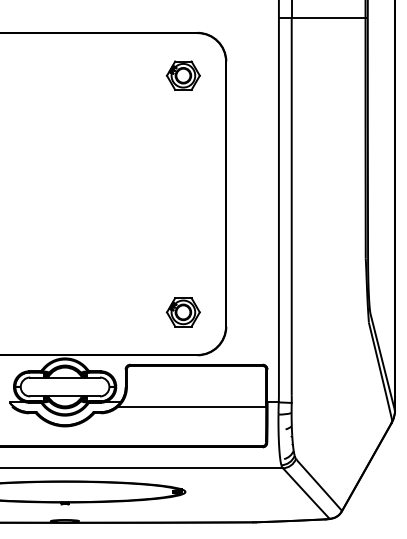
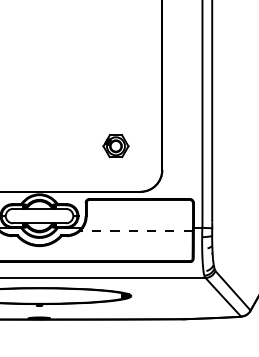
part: (182, 312) -> (115, 146), moved
line: (192, 406) -> (136, 230), solid -> dashed

